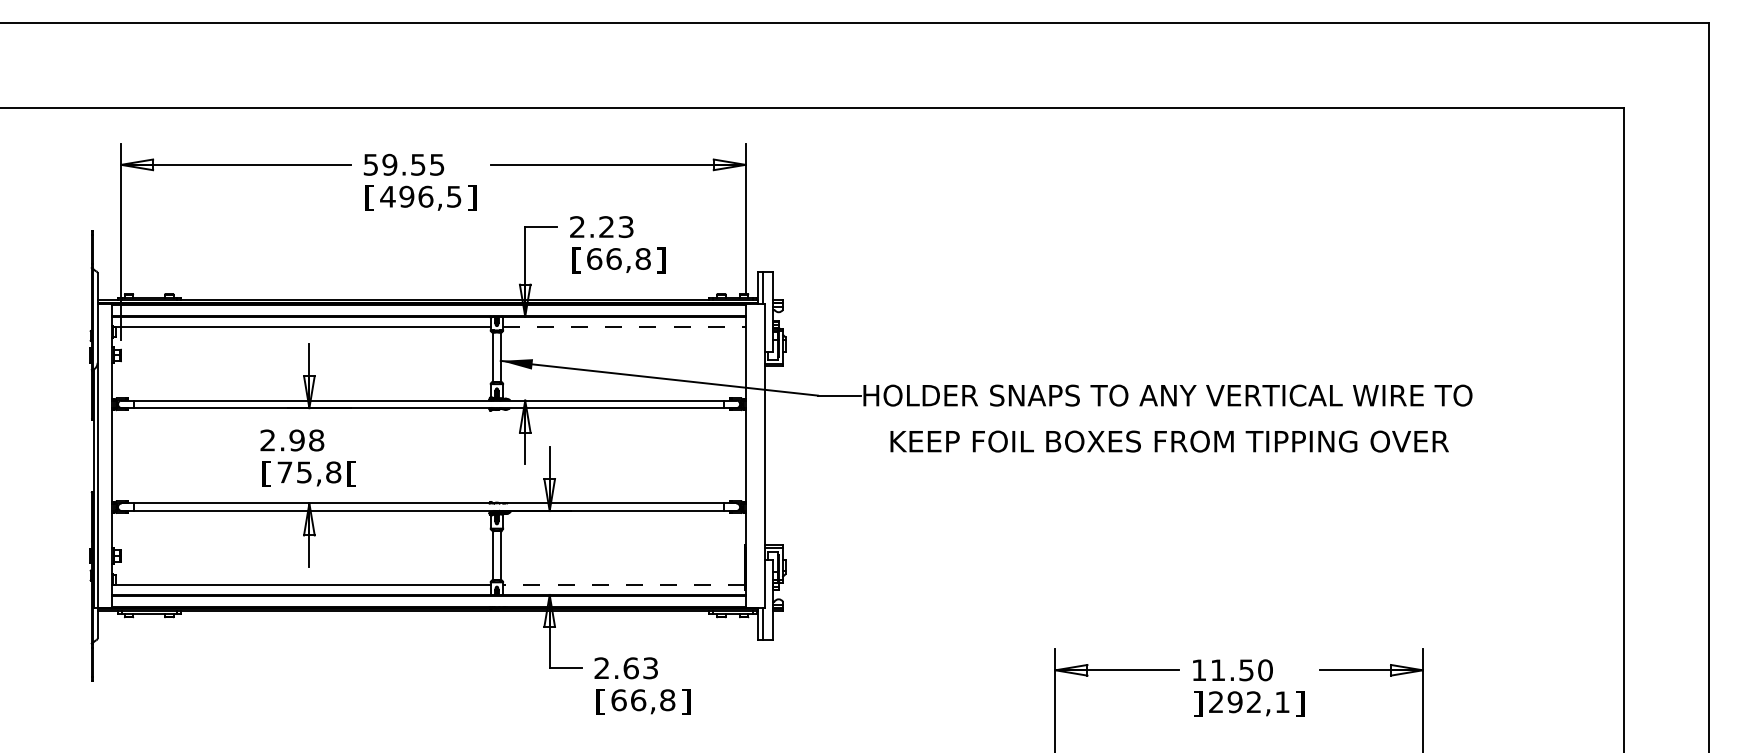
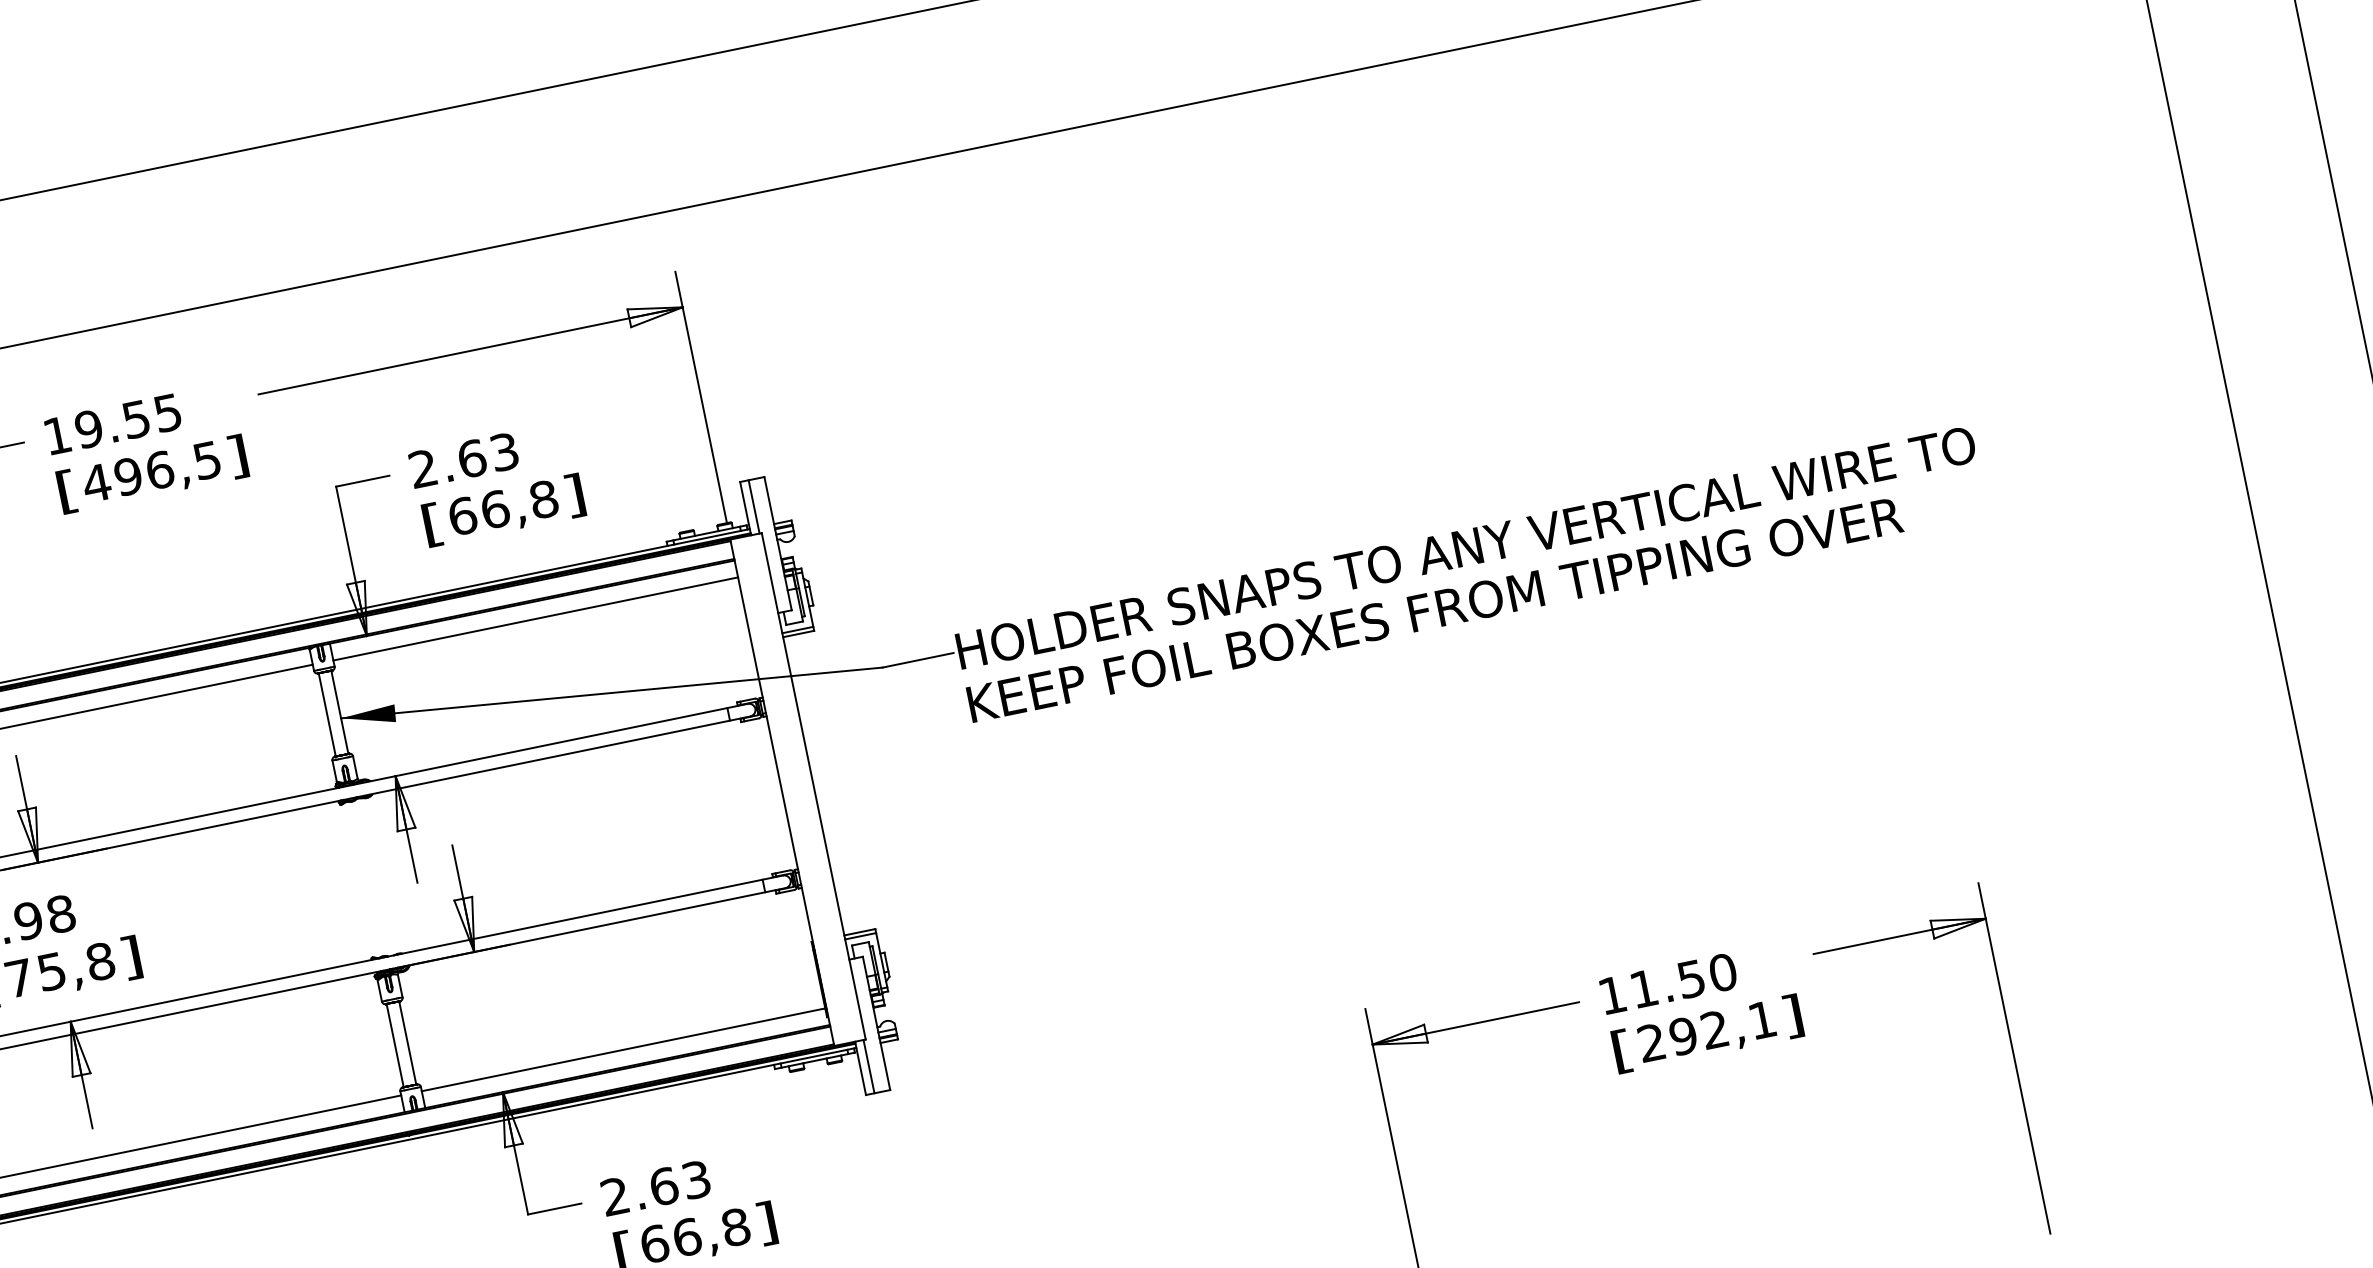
text: (370, 164) -> (56, 435), 59.55 -> 19.55
text: (606, 227) -> (471, 459), 2.23 -> 2.63
line: (624, 326) -> (535, 618), dashed -> solid
text: (1169, 441) -> (1434, 609), moved
text: (351, 473) -> (130, 957), [ -> ]
line: (624, 584) -> (624, 1049), dashed -> solid
text: (1198, 703) -> (1622, 1050), ] -> [

